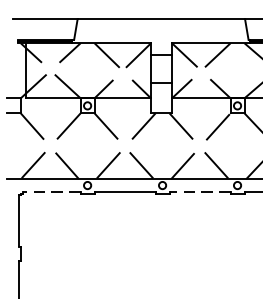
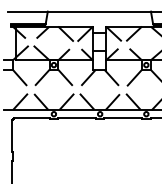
line: (51, 192) -> (31, 118), dashed -> solid
line: (200, 192) -> (123, 118), dashed -> solid

